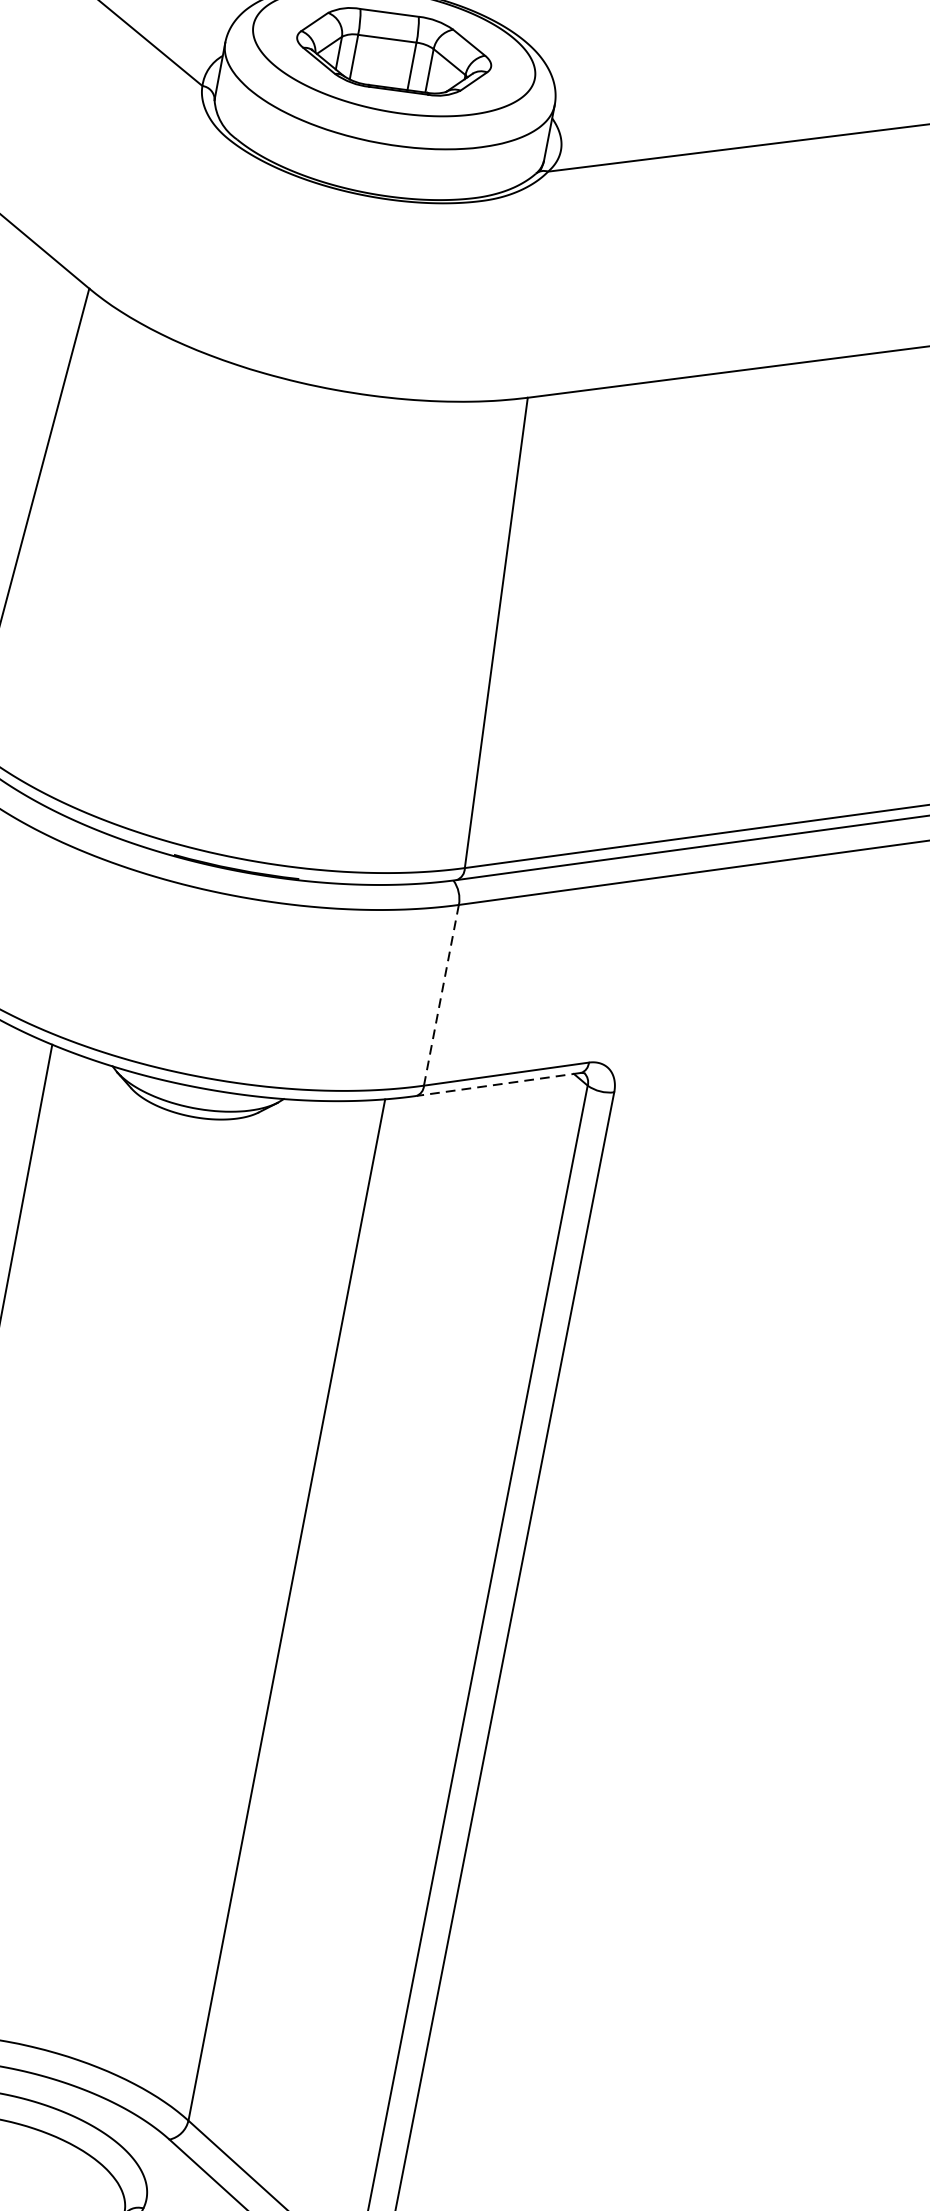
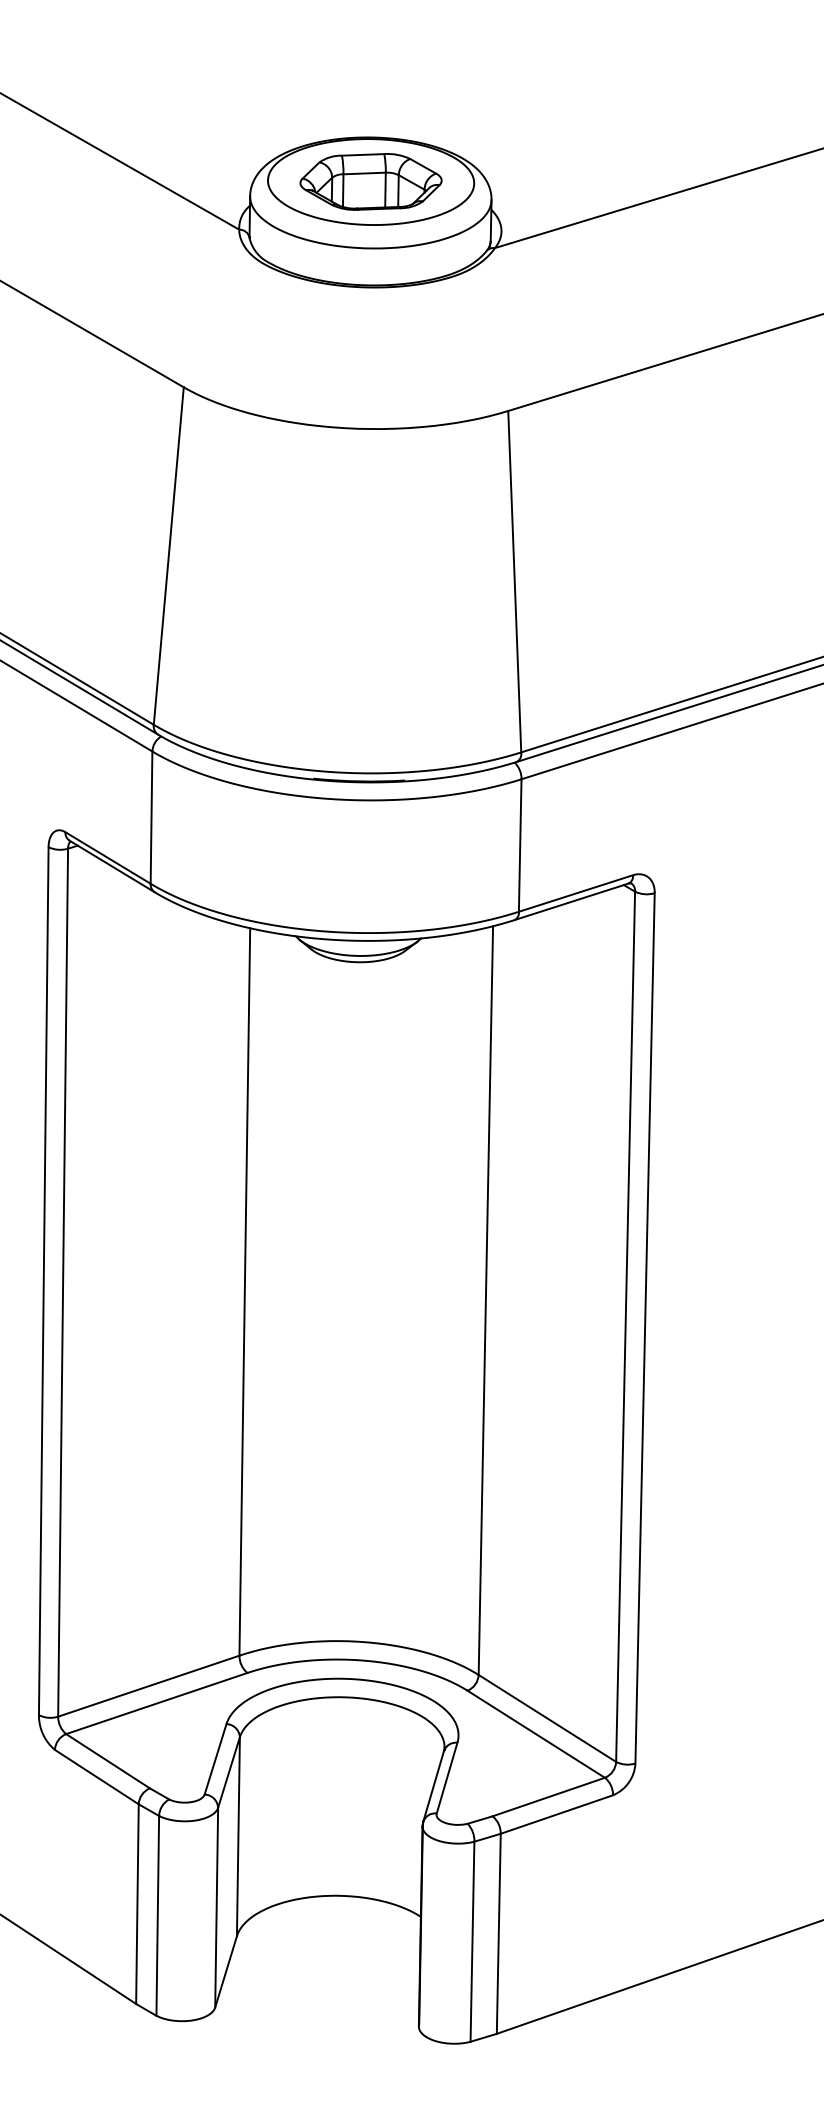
line: (441, 996) -> (520, 846), dashed -> solid
line: (498, 1084) -> (571, 901), dashed -> solid

